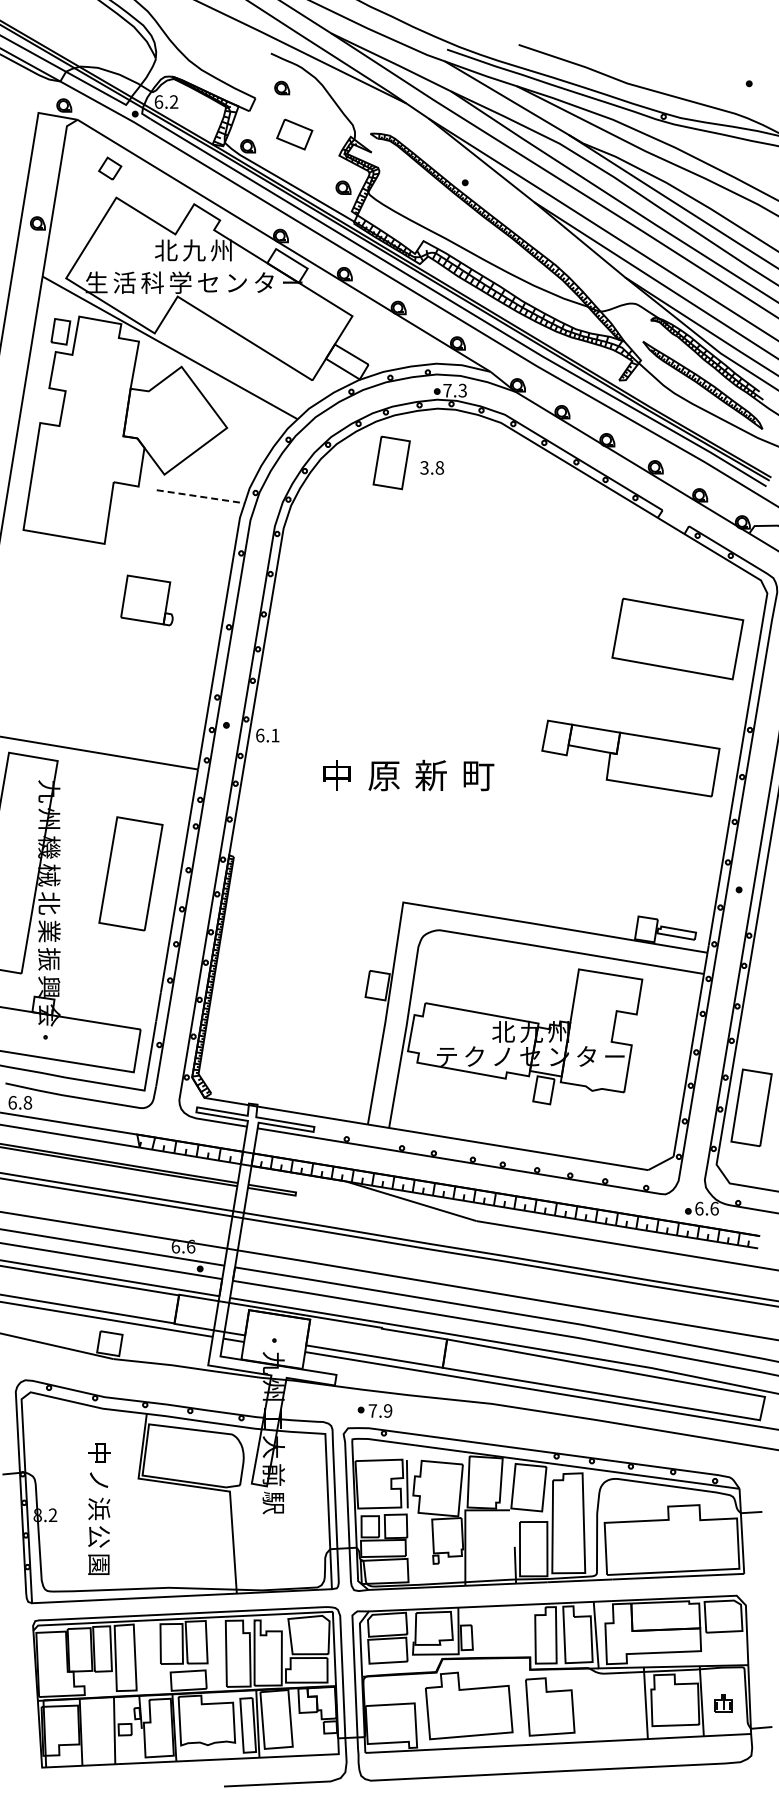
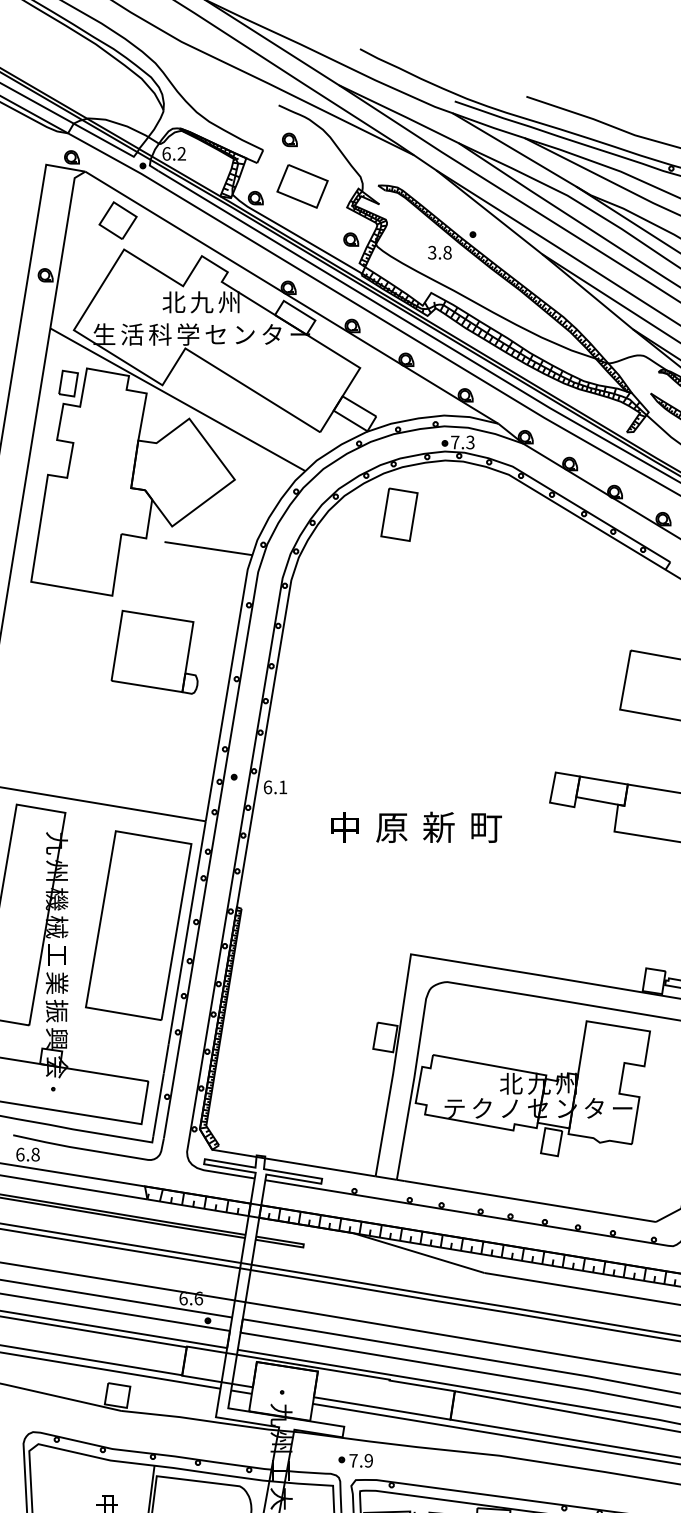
part: (294, 134) -> (302, 186), size x1.43
part: (109, 168) -> (117, 220), size x1.67
text: (432, 467) -> (440, 252), moved
line: (201, 496) -> (209, 548), dashed -> solid
part: (146, 600) -> (154, 652), size x1.67
part: (130, 873) -> (138, 925), size x1.67
text: (49, 903) -> (57, 955), 北 -> 工
part: (374, 1410) -> (355, 1460), moved

